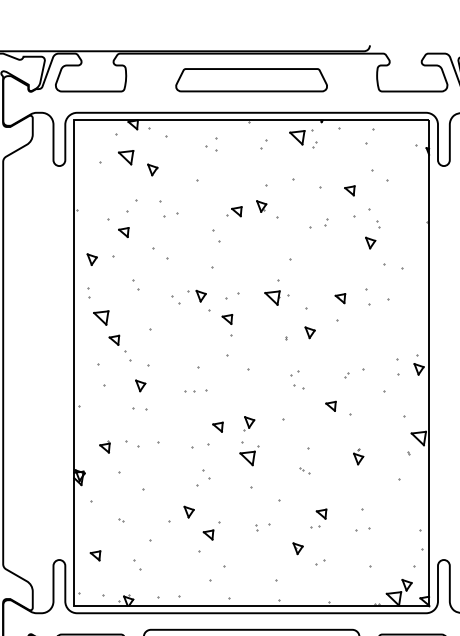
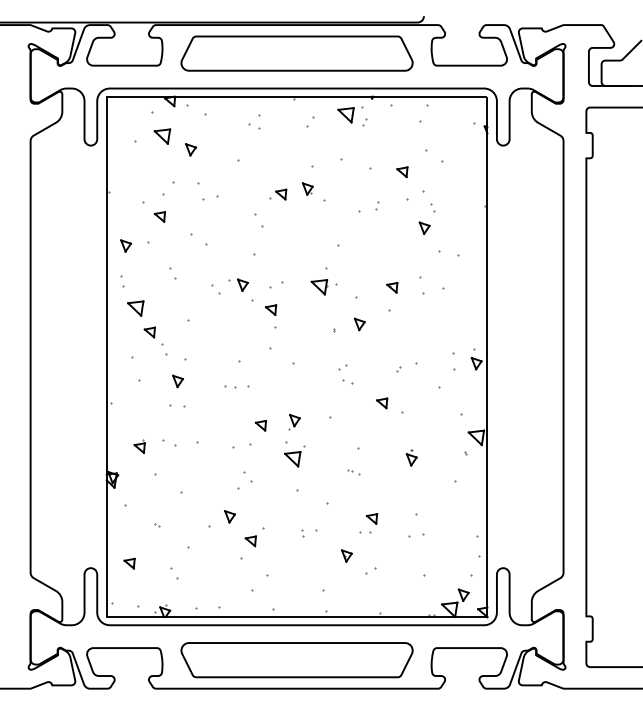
part: (251, 80) -> (296, 53), size x1.43

